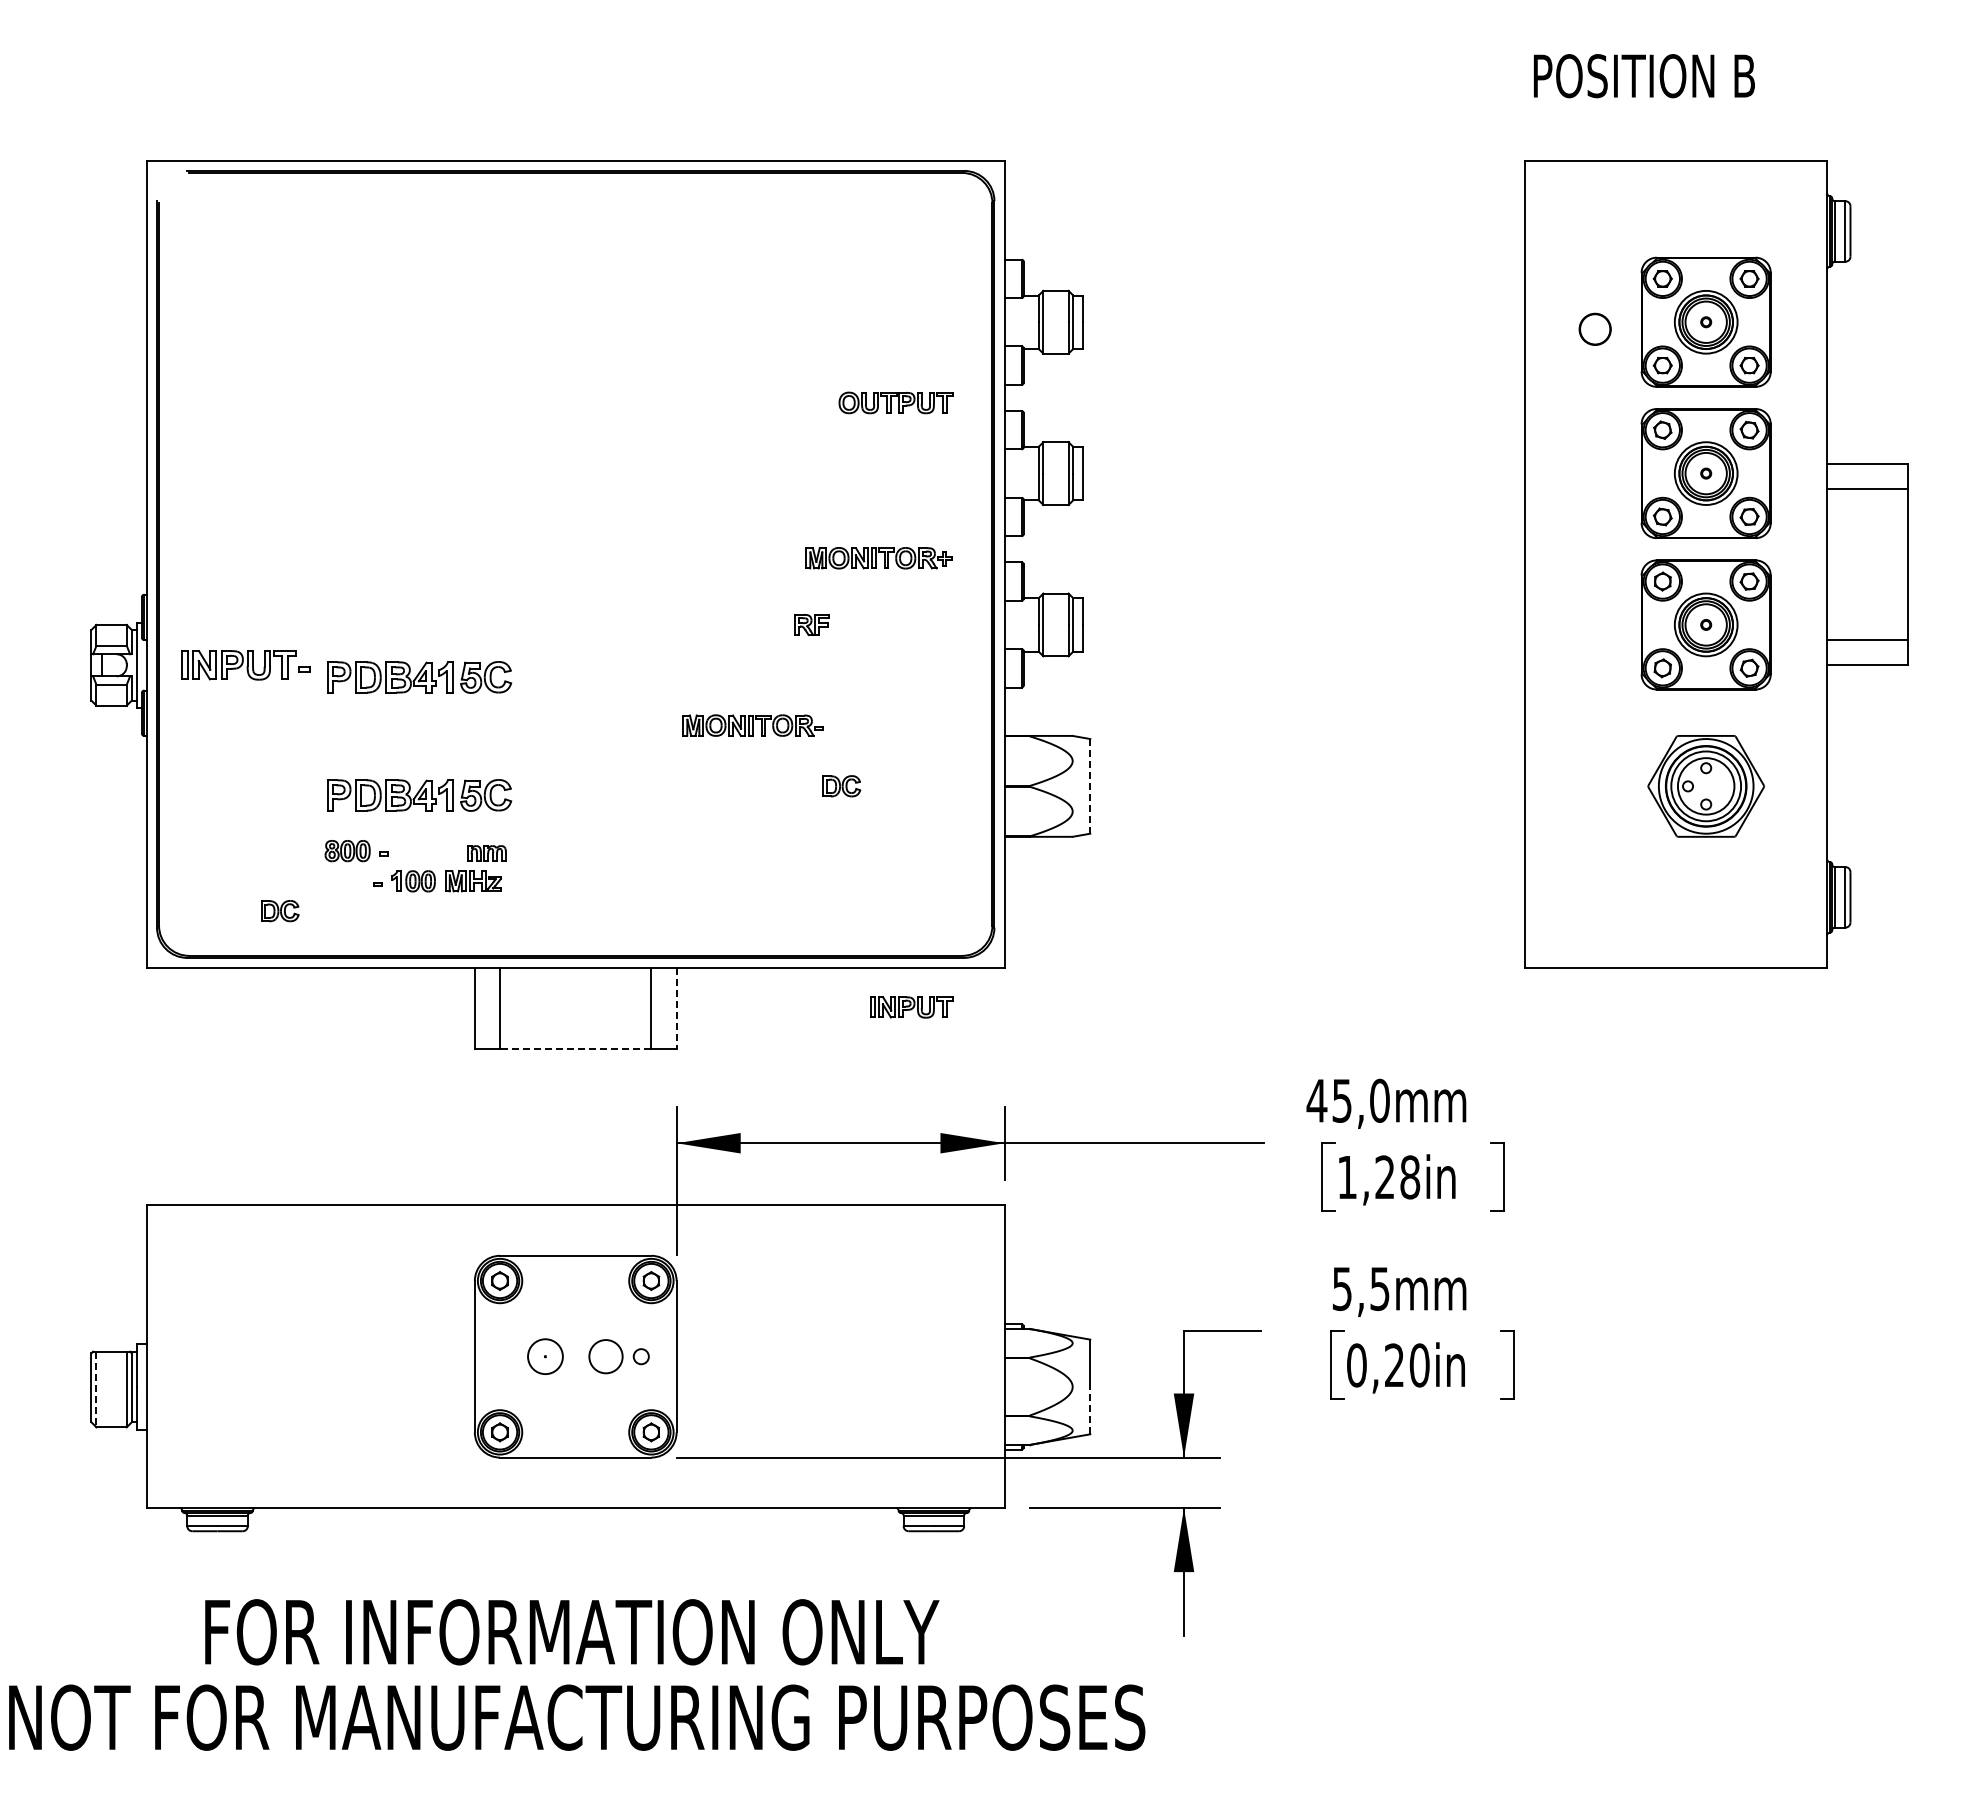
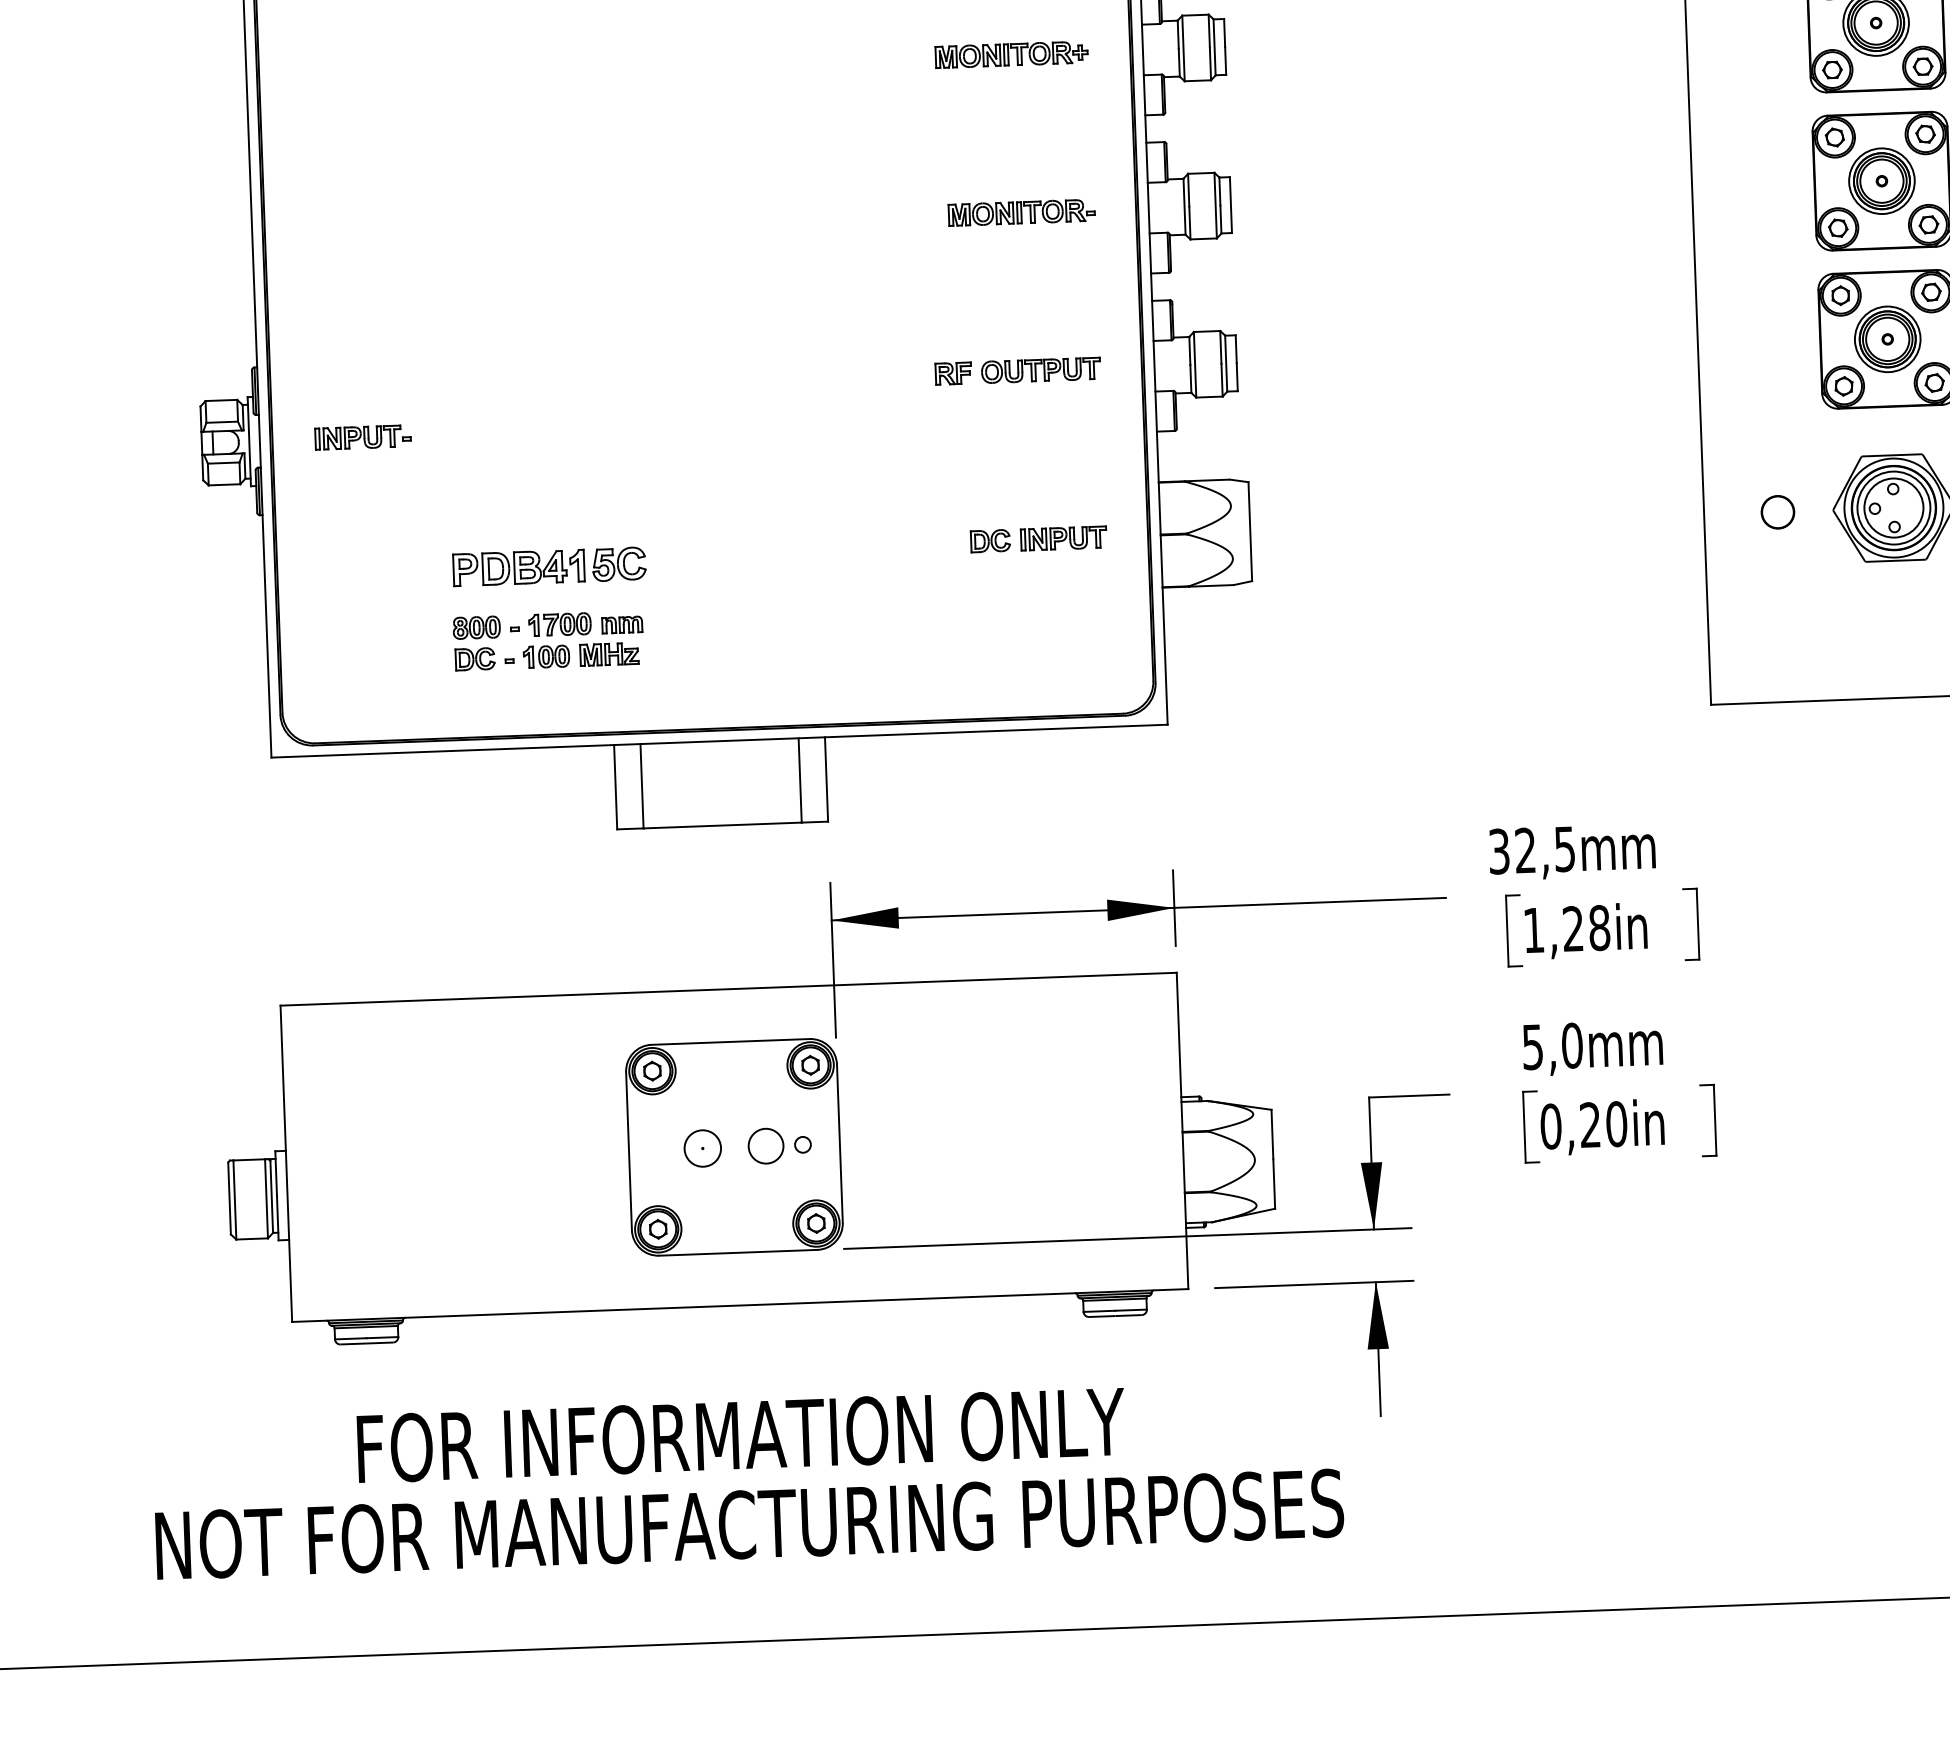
circle: (1594, 328) -> (1777, 511), moved
part: (895, 402) -> (1040, 369), moved
part: (878, 558) -> (1011, 55), moved
part: (245, 665) -> (362, 437), size x0.71
part: (419, 677) -> (545, 443), removed
part: (752, 725) -> (1021, 212), moved
line: (1090, 785) -> (1250, 530), dashed -> solid
part: (427, 851) -> (560, 625), added
part: (280, 911) -> (475, 659), moved
part: (911, 1007) -> (1063, 538), moved
line: (676, 1008) -> (826, 779), dashed -> solid
line: (575, 1048) -> (722, 825), dashed -> solid
text: (1347, 1100) -> (1531, 850), 45,0mm -> 32,5mm
text: (1379, 1288) -> (1571, 1045), 5,5mm -> 5,0mm
line: (96, 1389) -> (234, 1200), dashed -> solid
line: (1090, 1410) -> (1274, 1183), dashed -> solid

